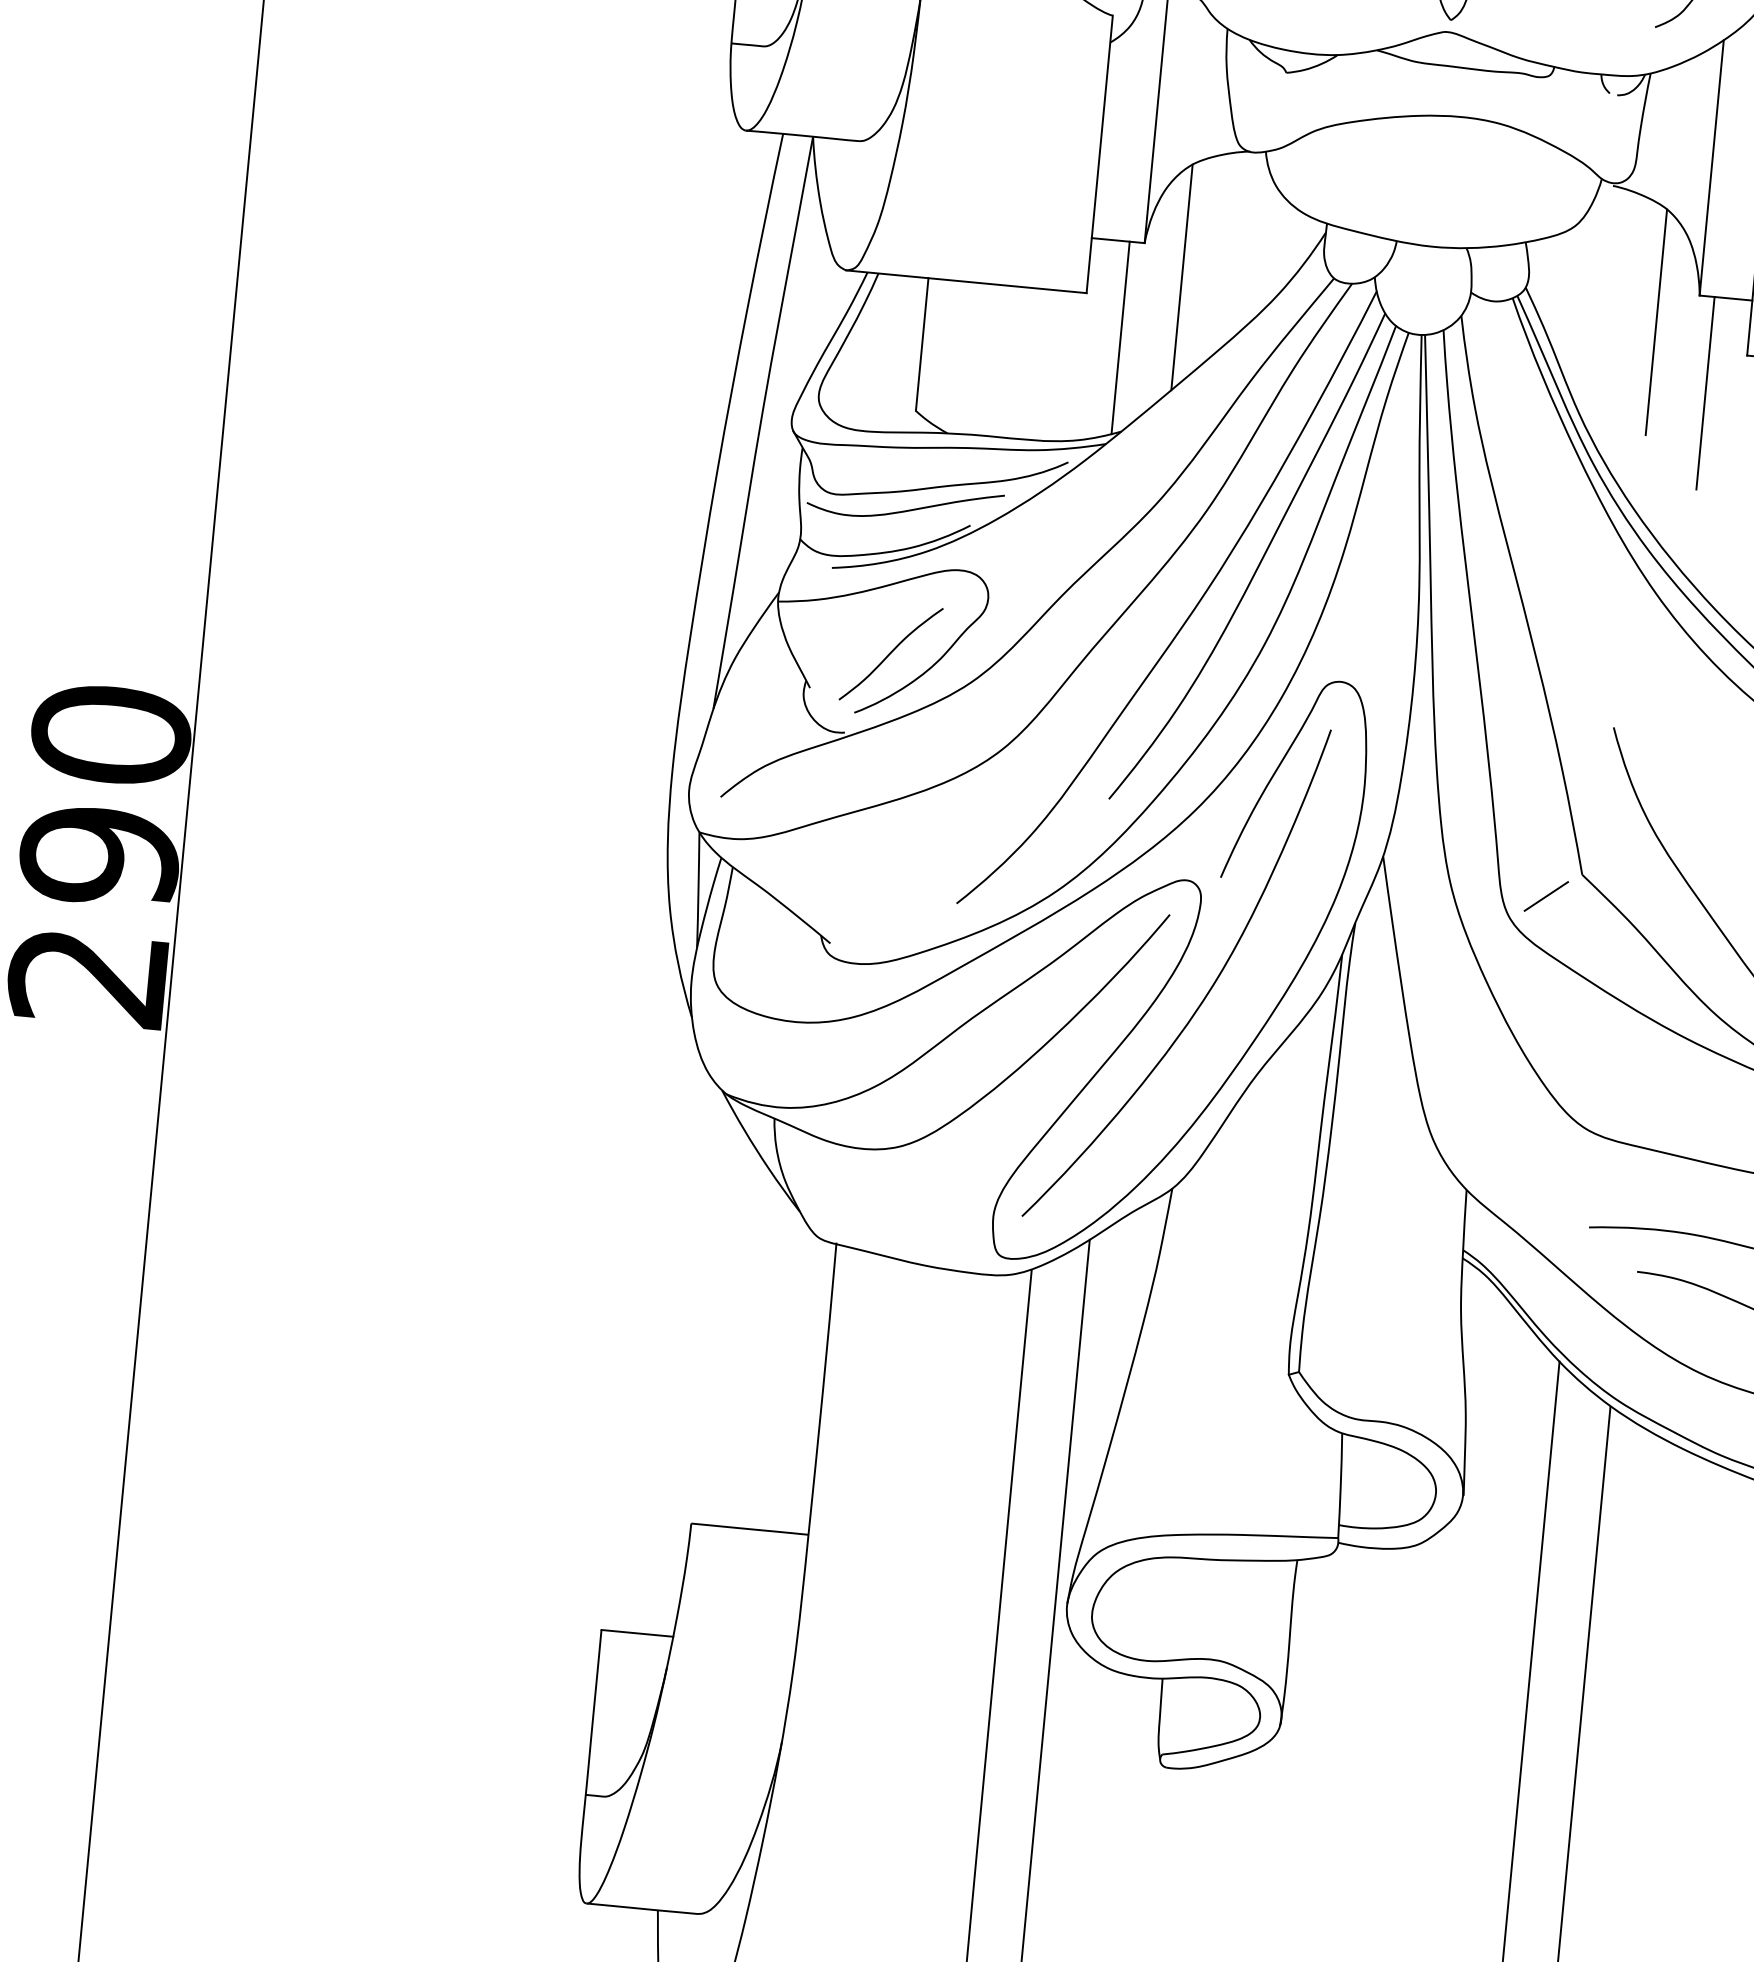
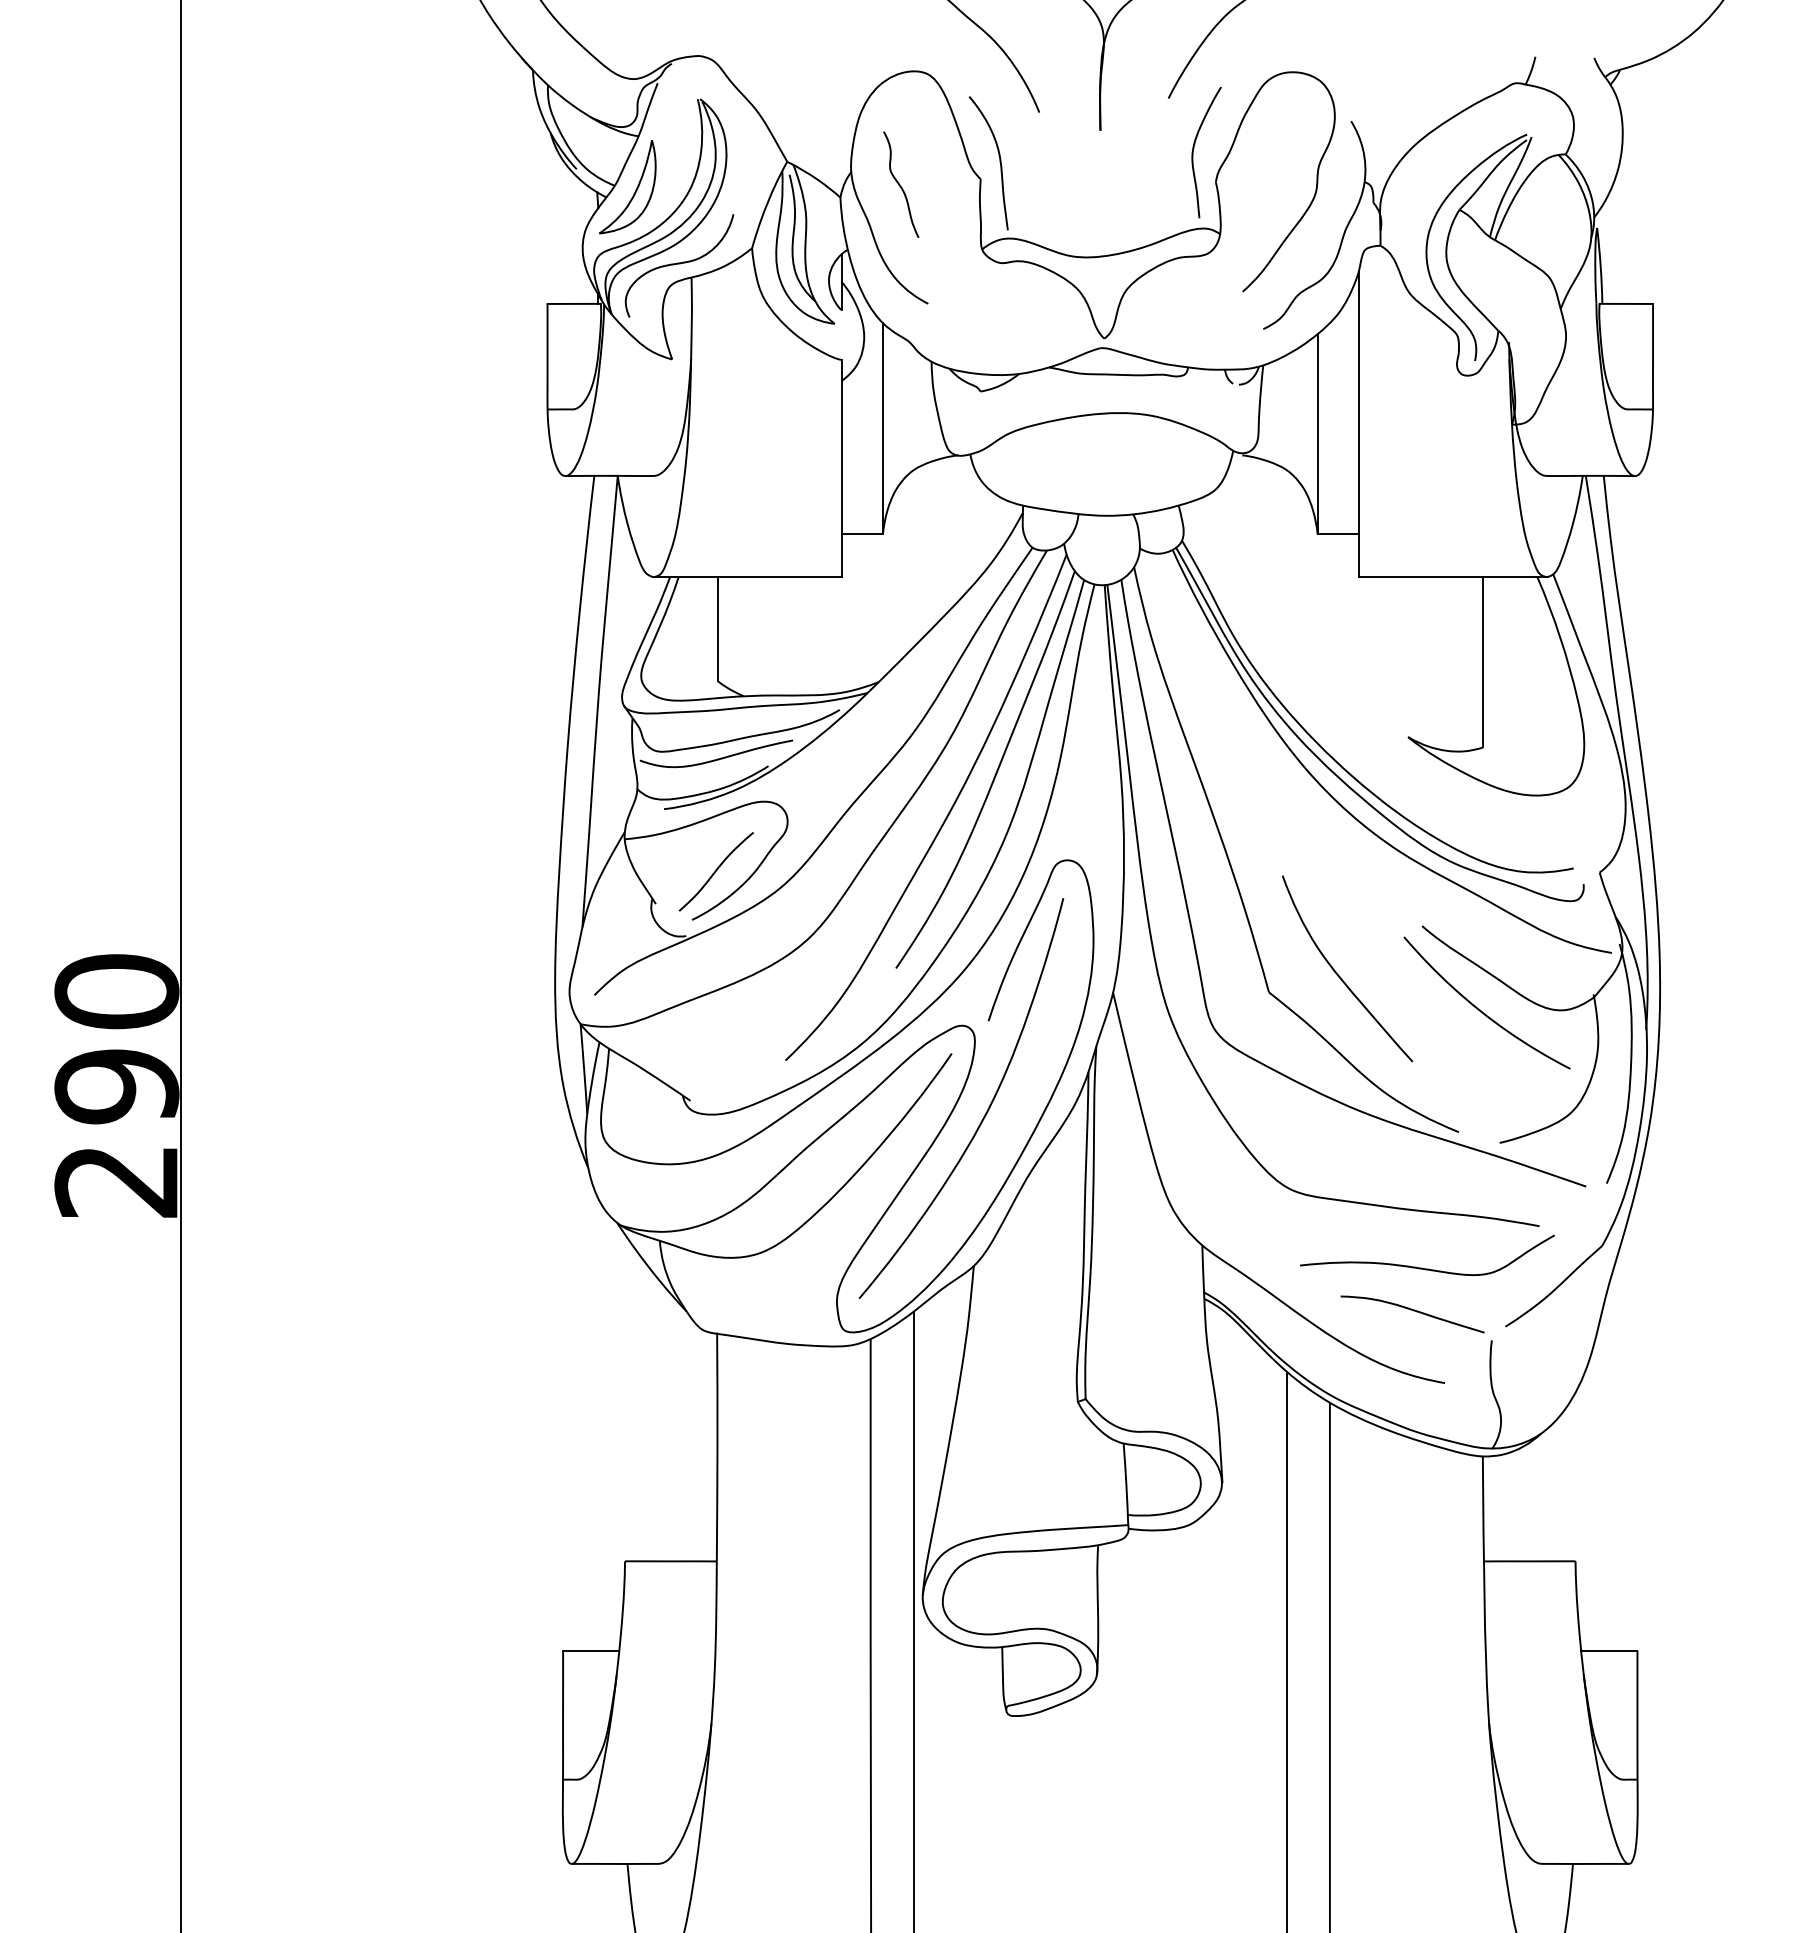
line: (1182, 276) -> (914, 557), removed
line: (1655, 321) -> (1285, 557), removed
line: (1120, 337) -> (871, 609), removed
line: (1705, 393) -> (1329, 609), removed
line: (1546, 896) -> (1242, 1011), removed

